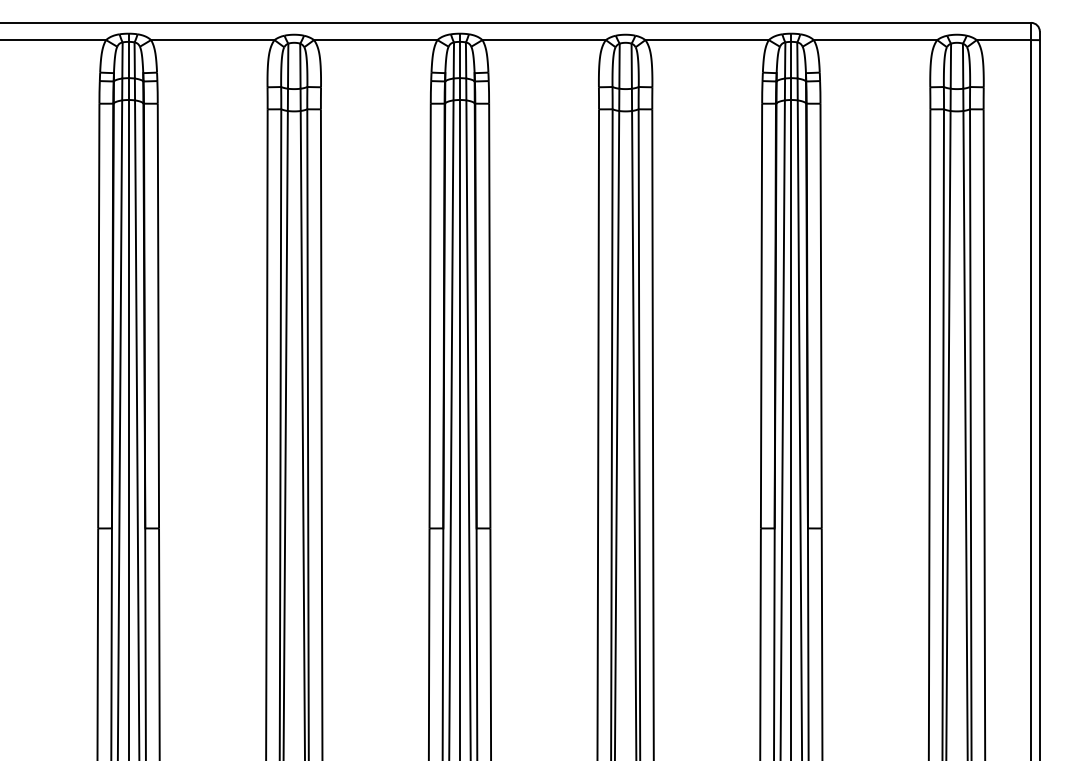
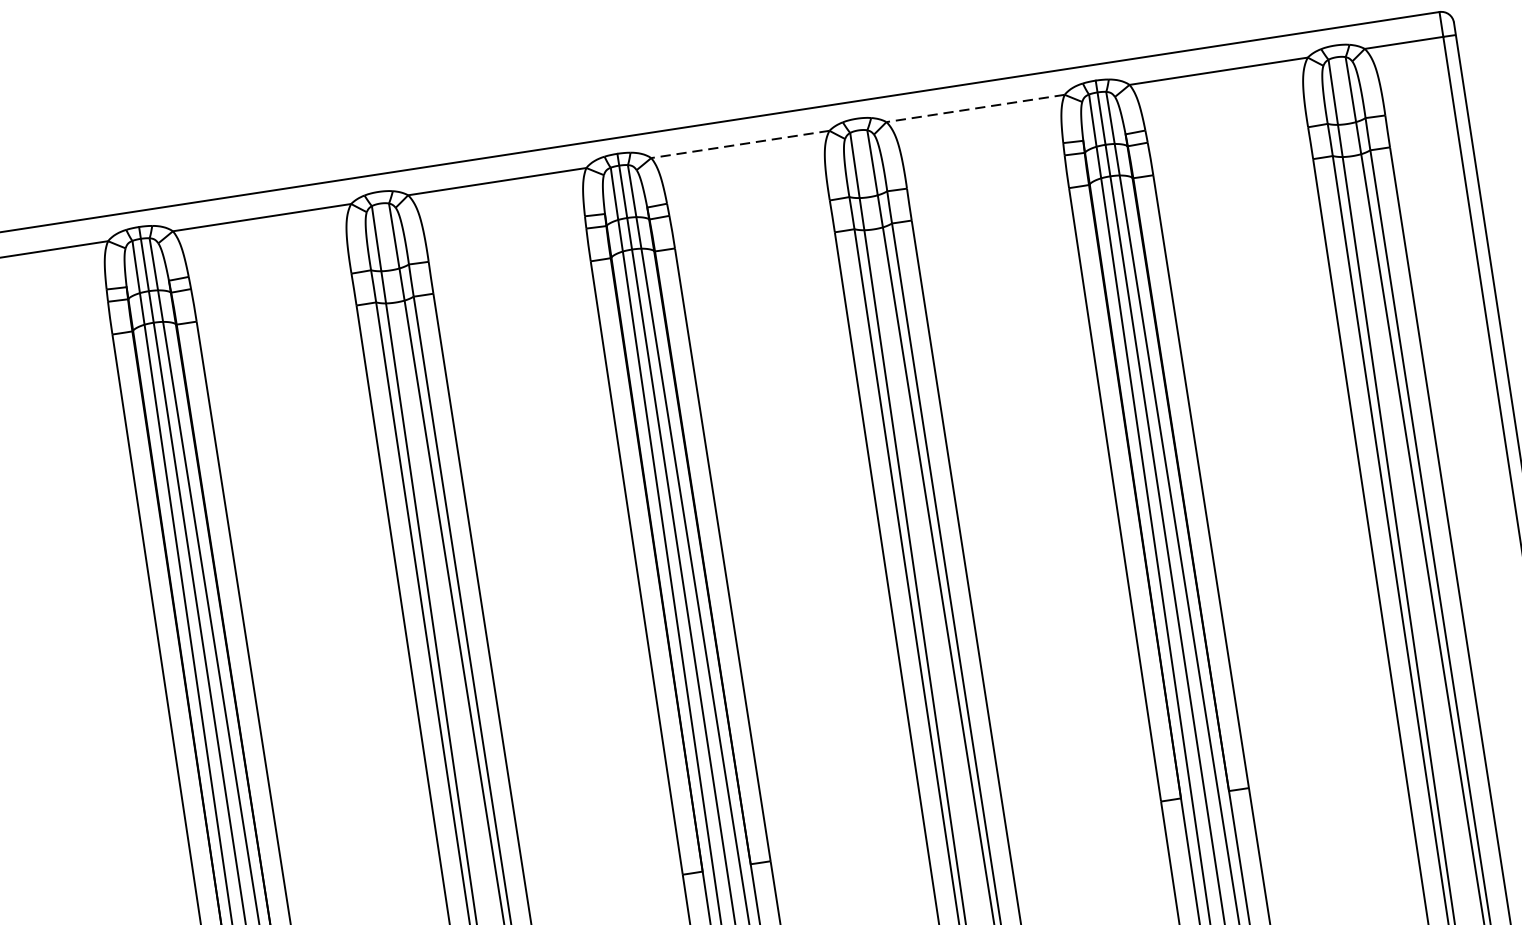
line: (544, 40) -> (740, 144), solid -> dashed
line: (707, 40) -> (976, 108), solid -> dashed

